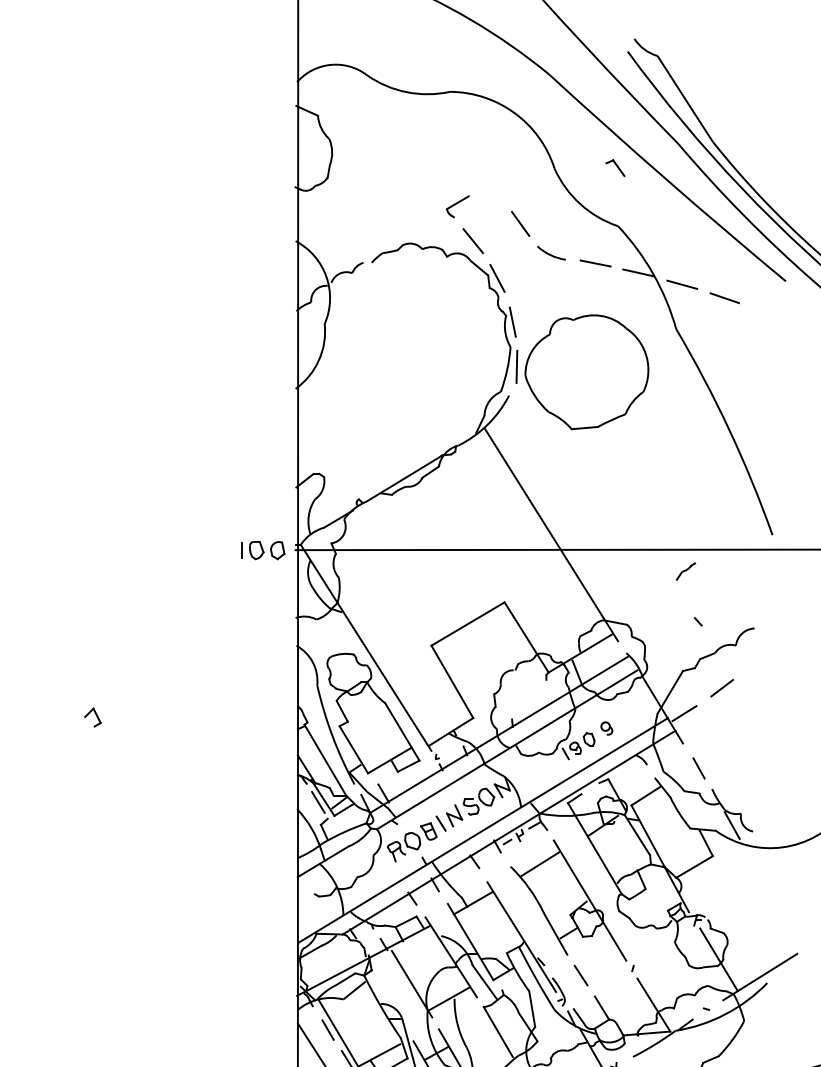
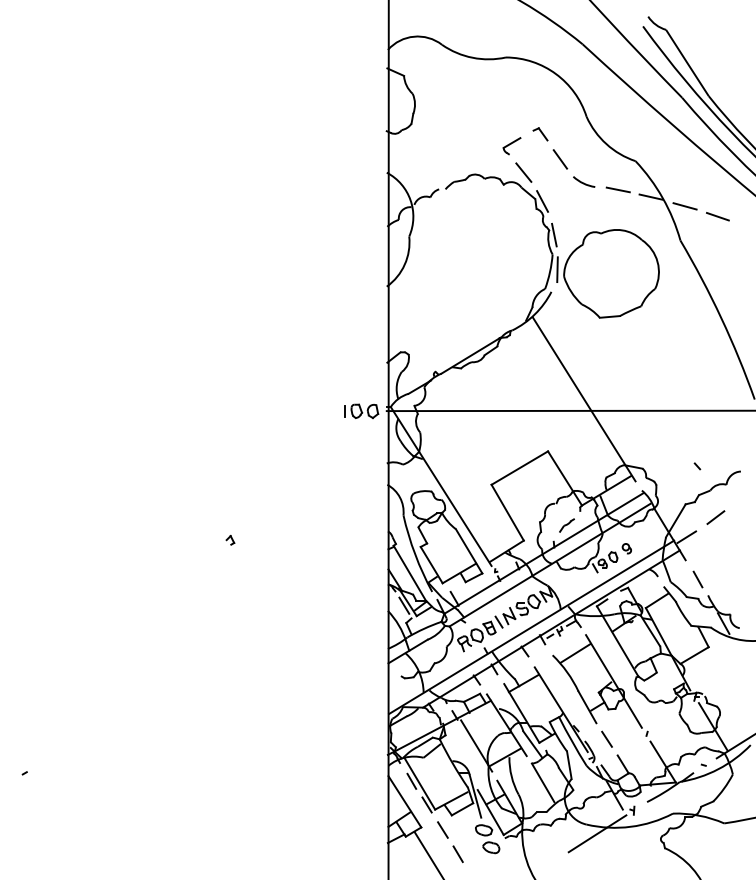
part: (615, 168) -> (540, 134), moved
part: (685, 571) -> (566, 525), moved
part: (93, 717) -> (230, 540), size x0.62

